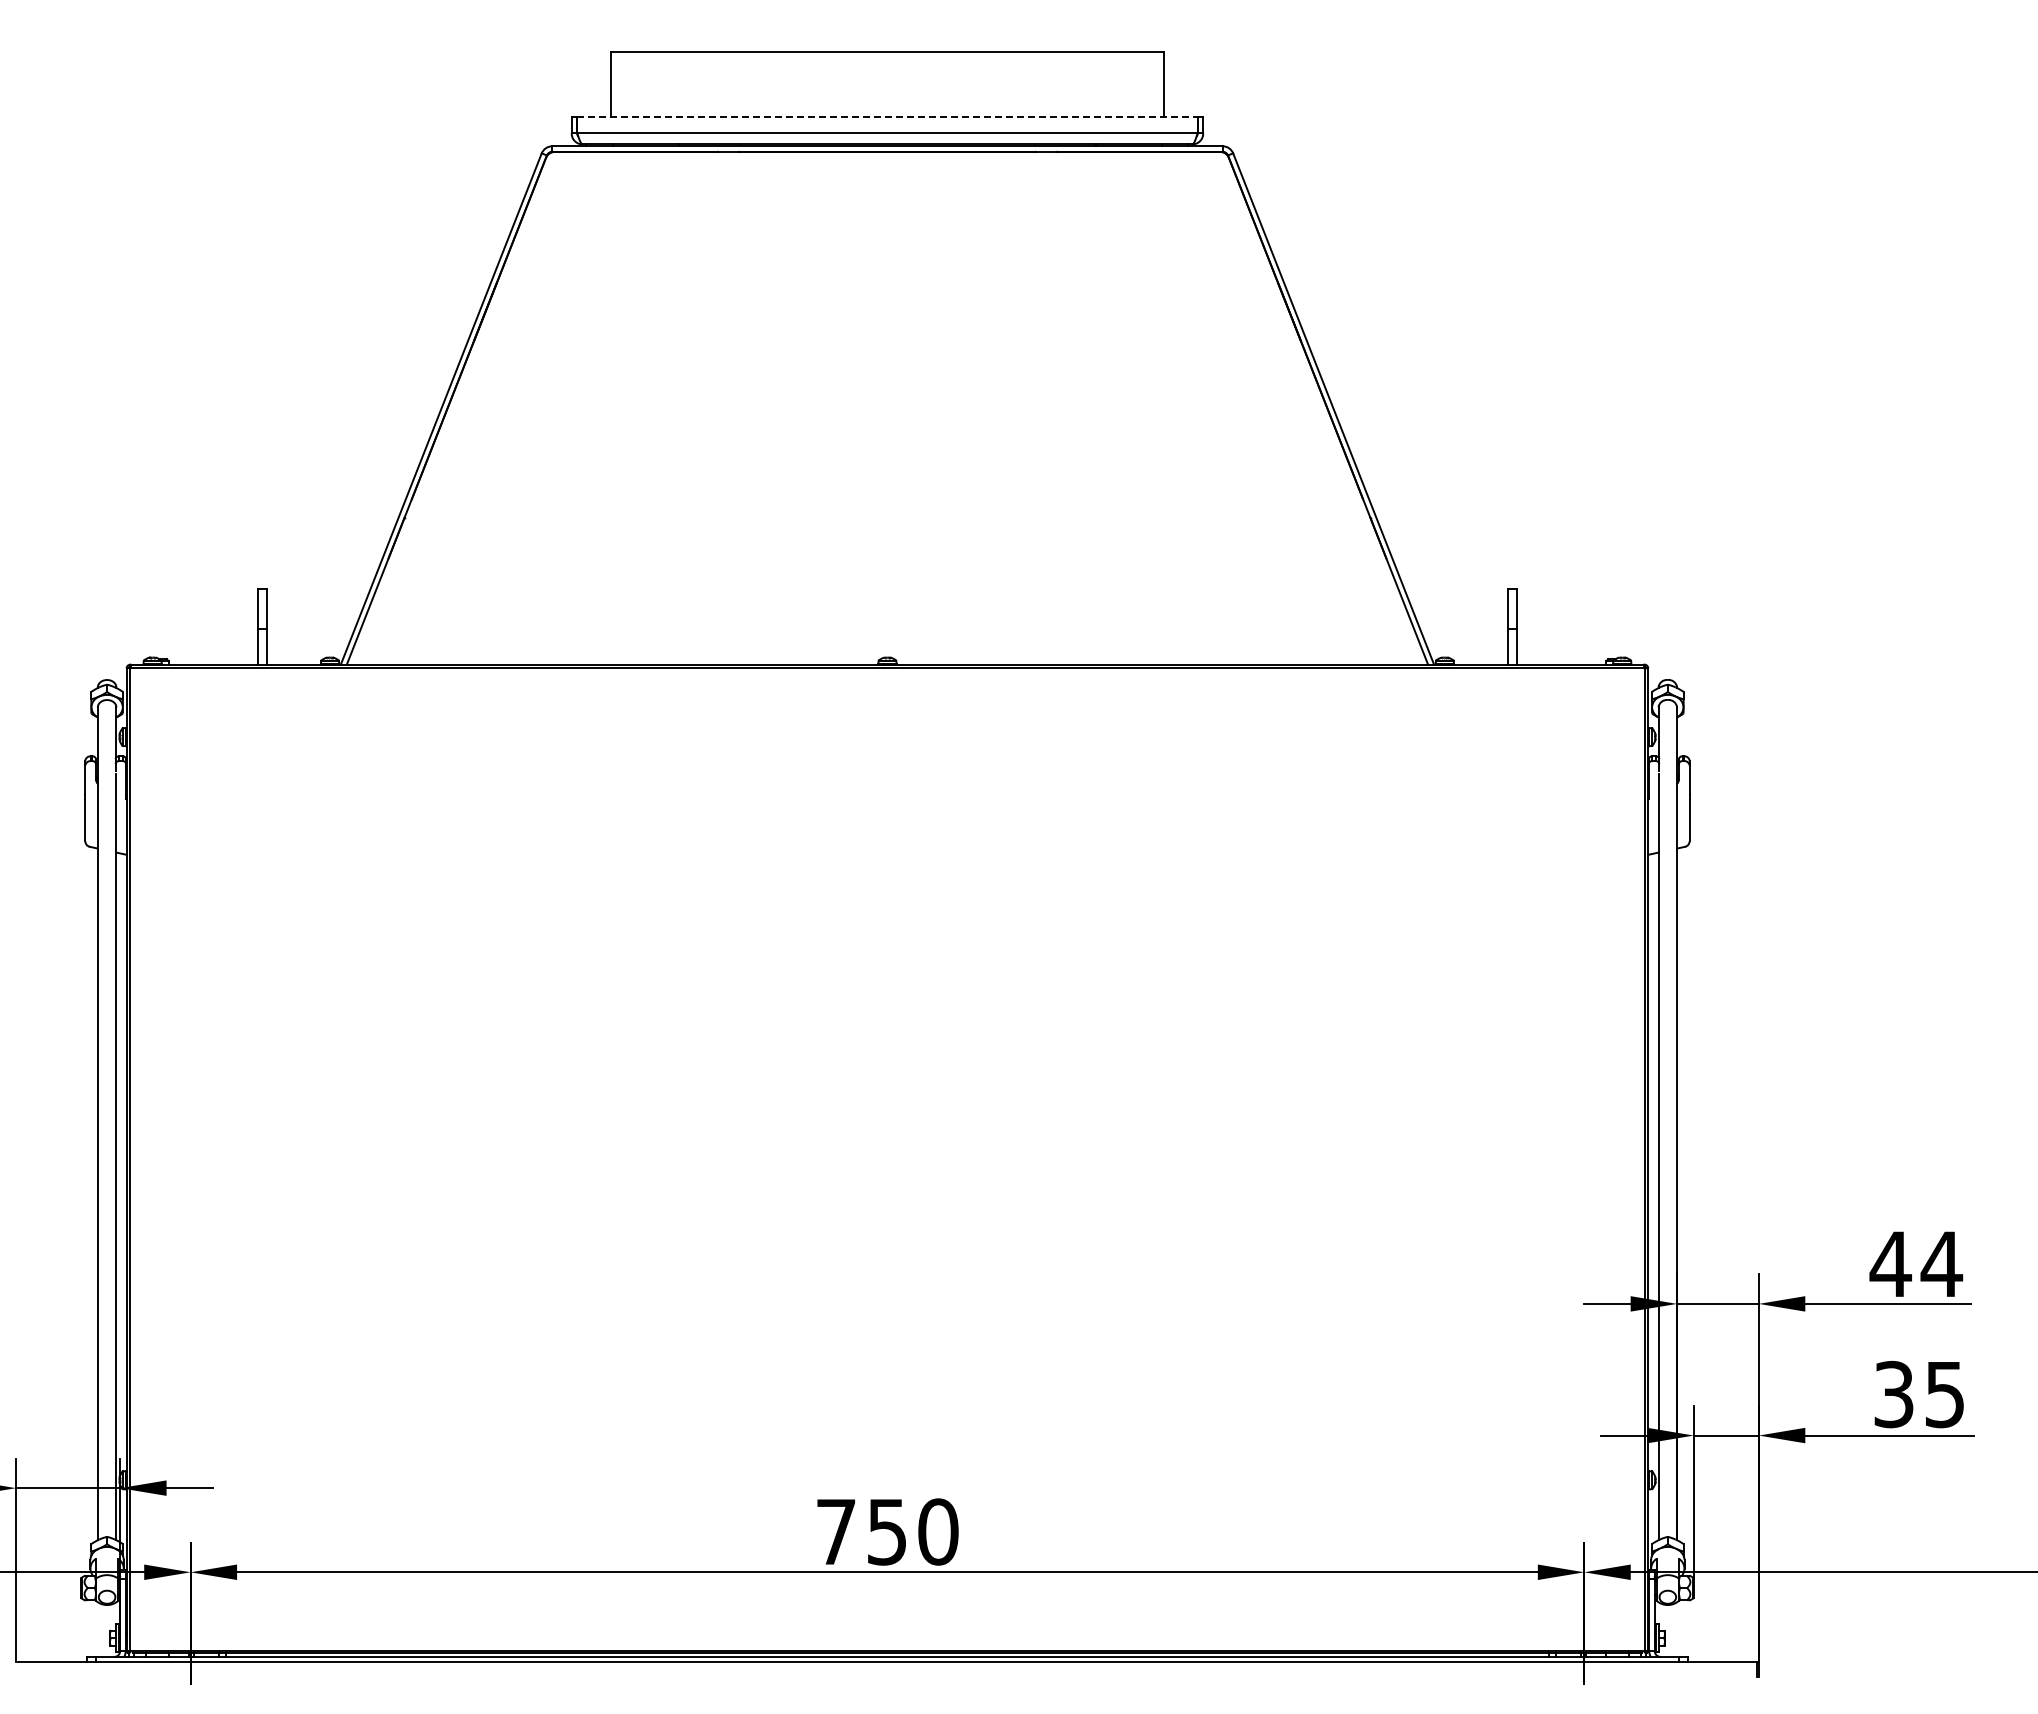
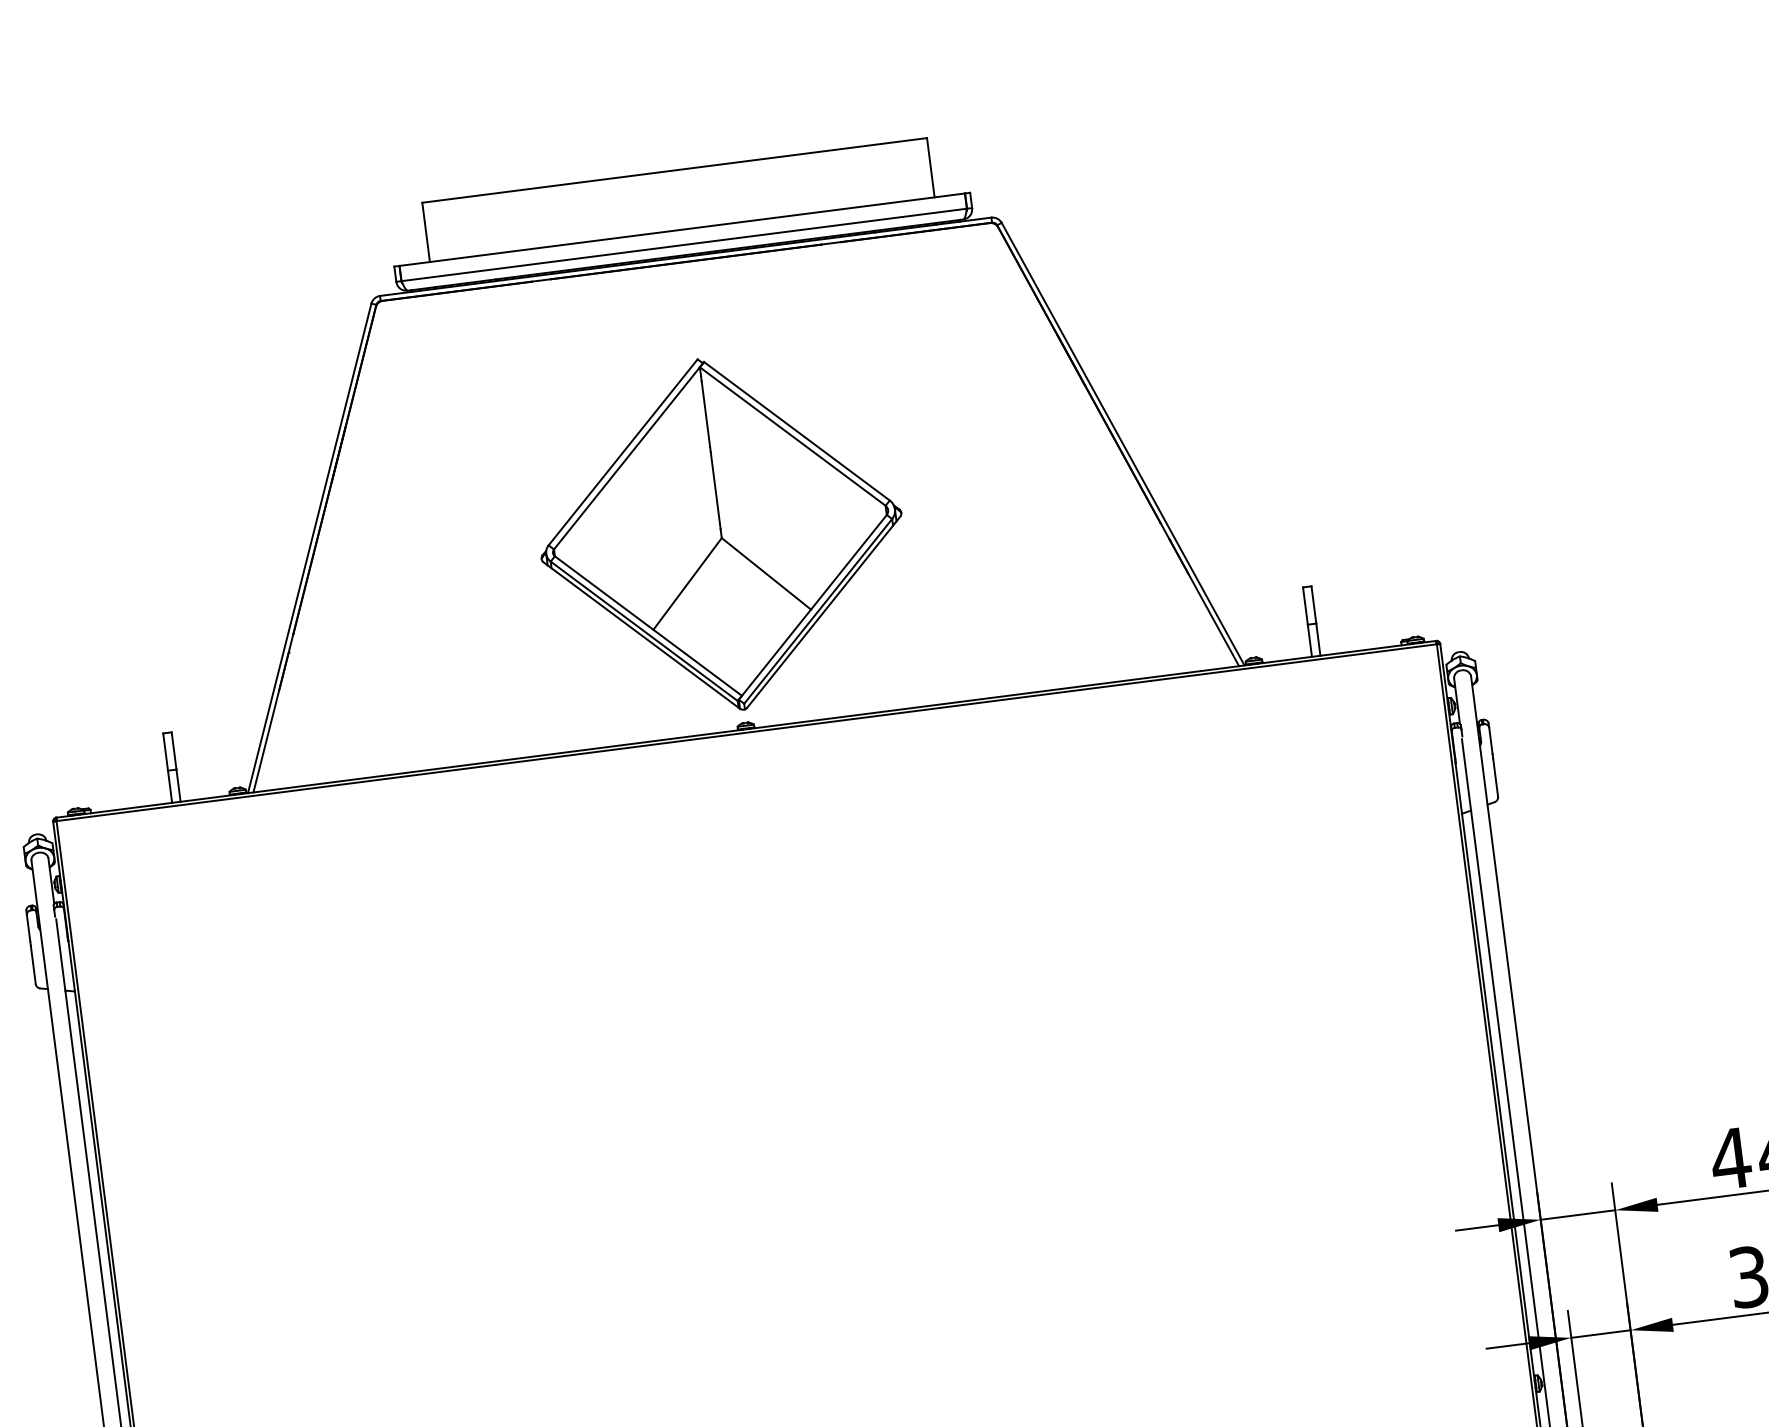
line: (887, 116) -> (682, 229), dashed -> solid
part: (887, 450) -> (721, 534), added

